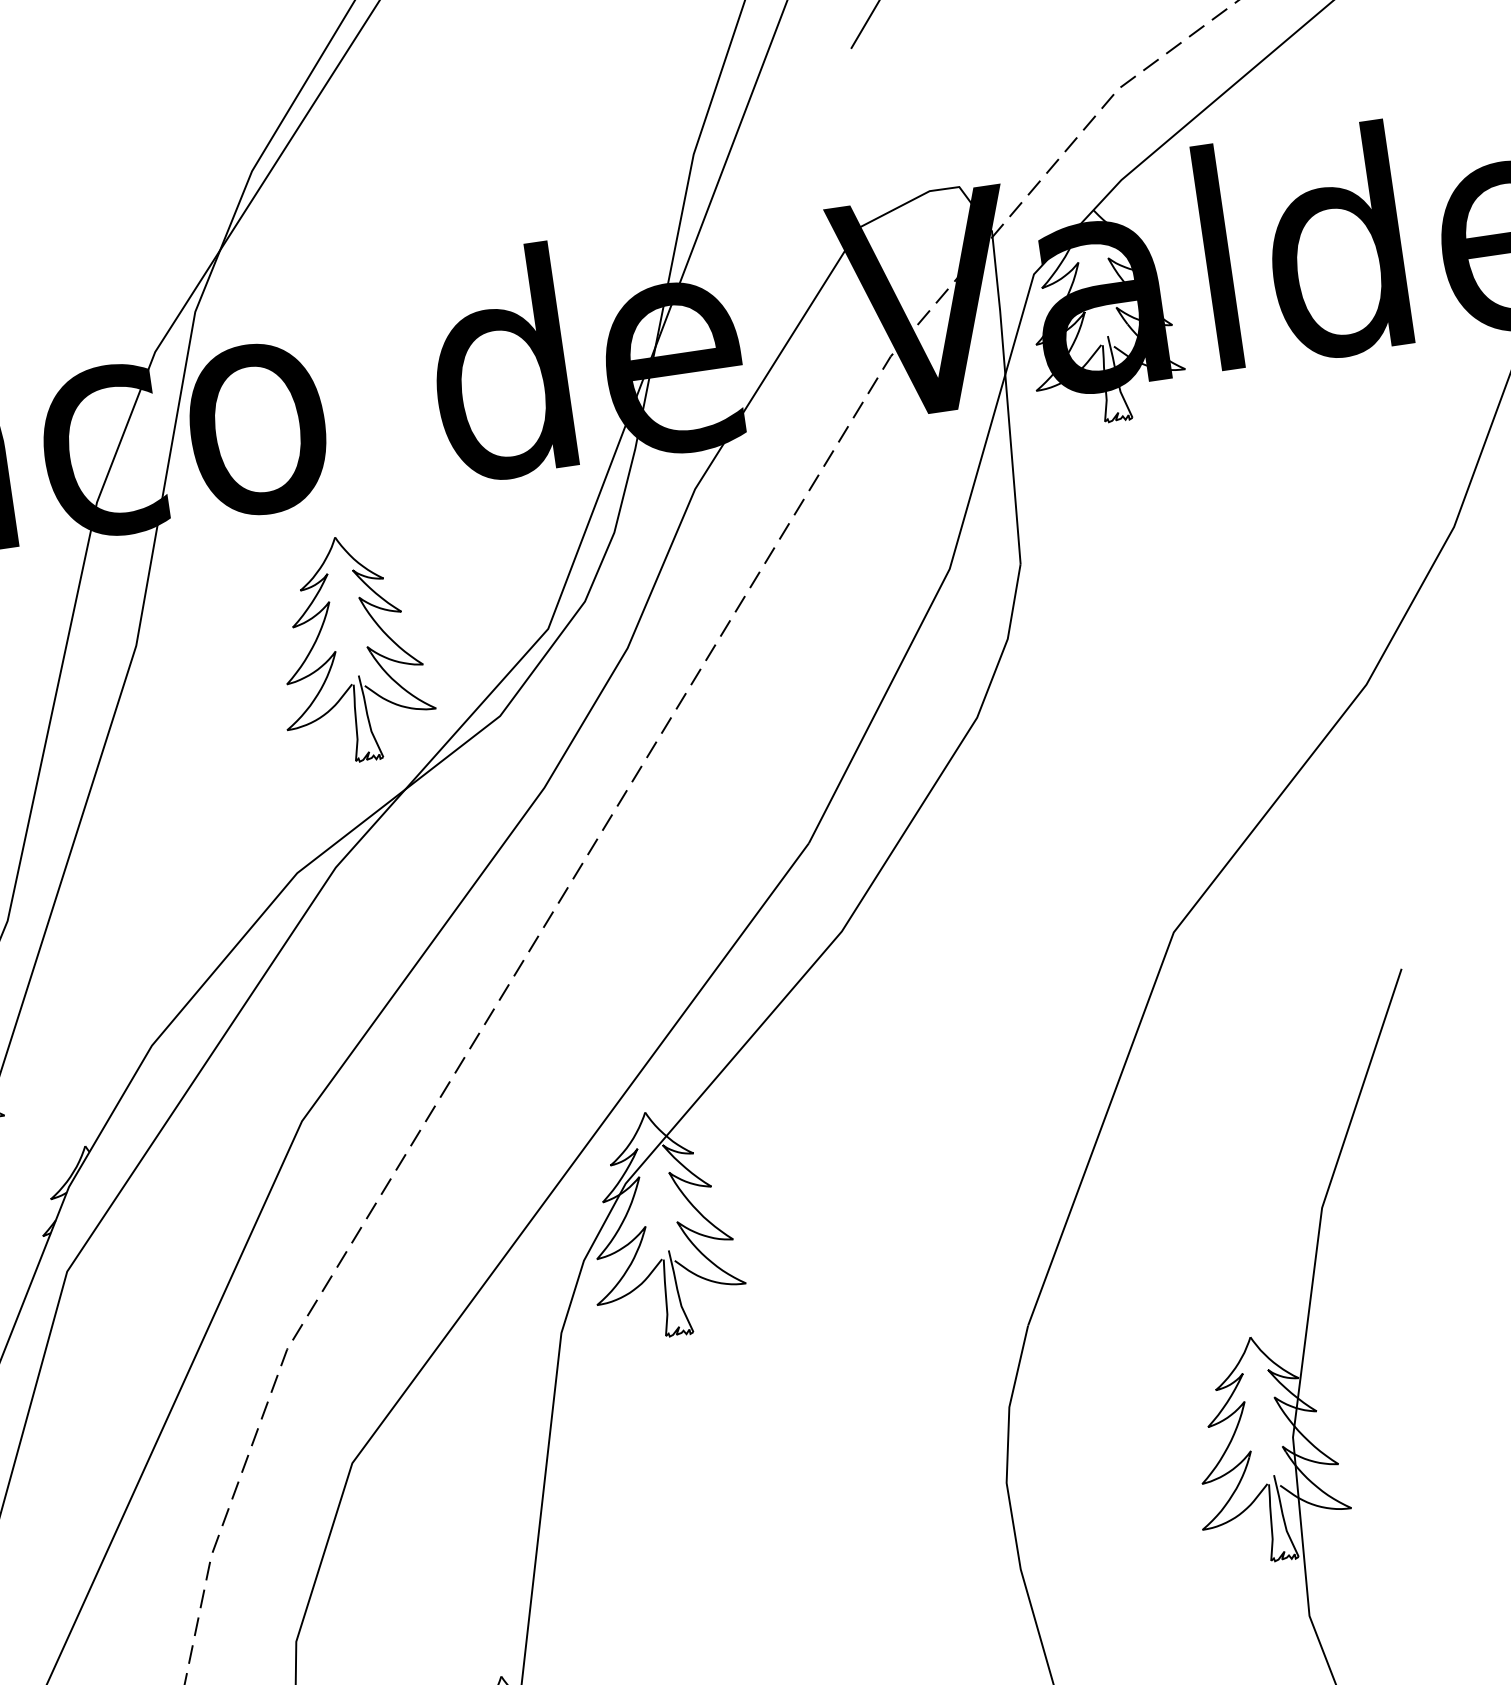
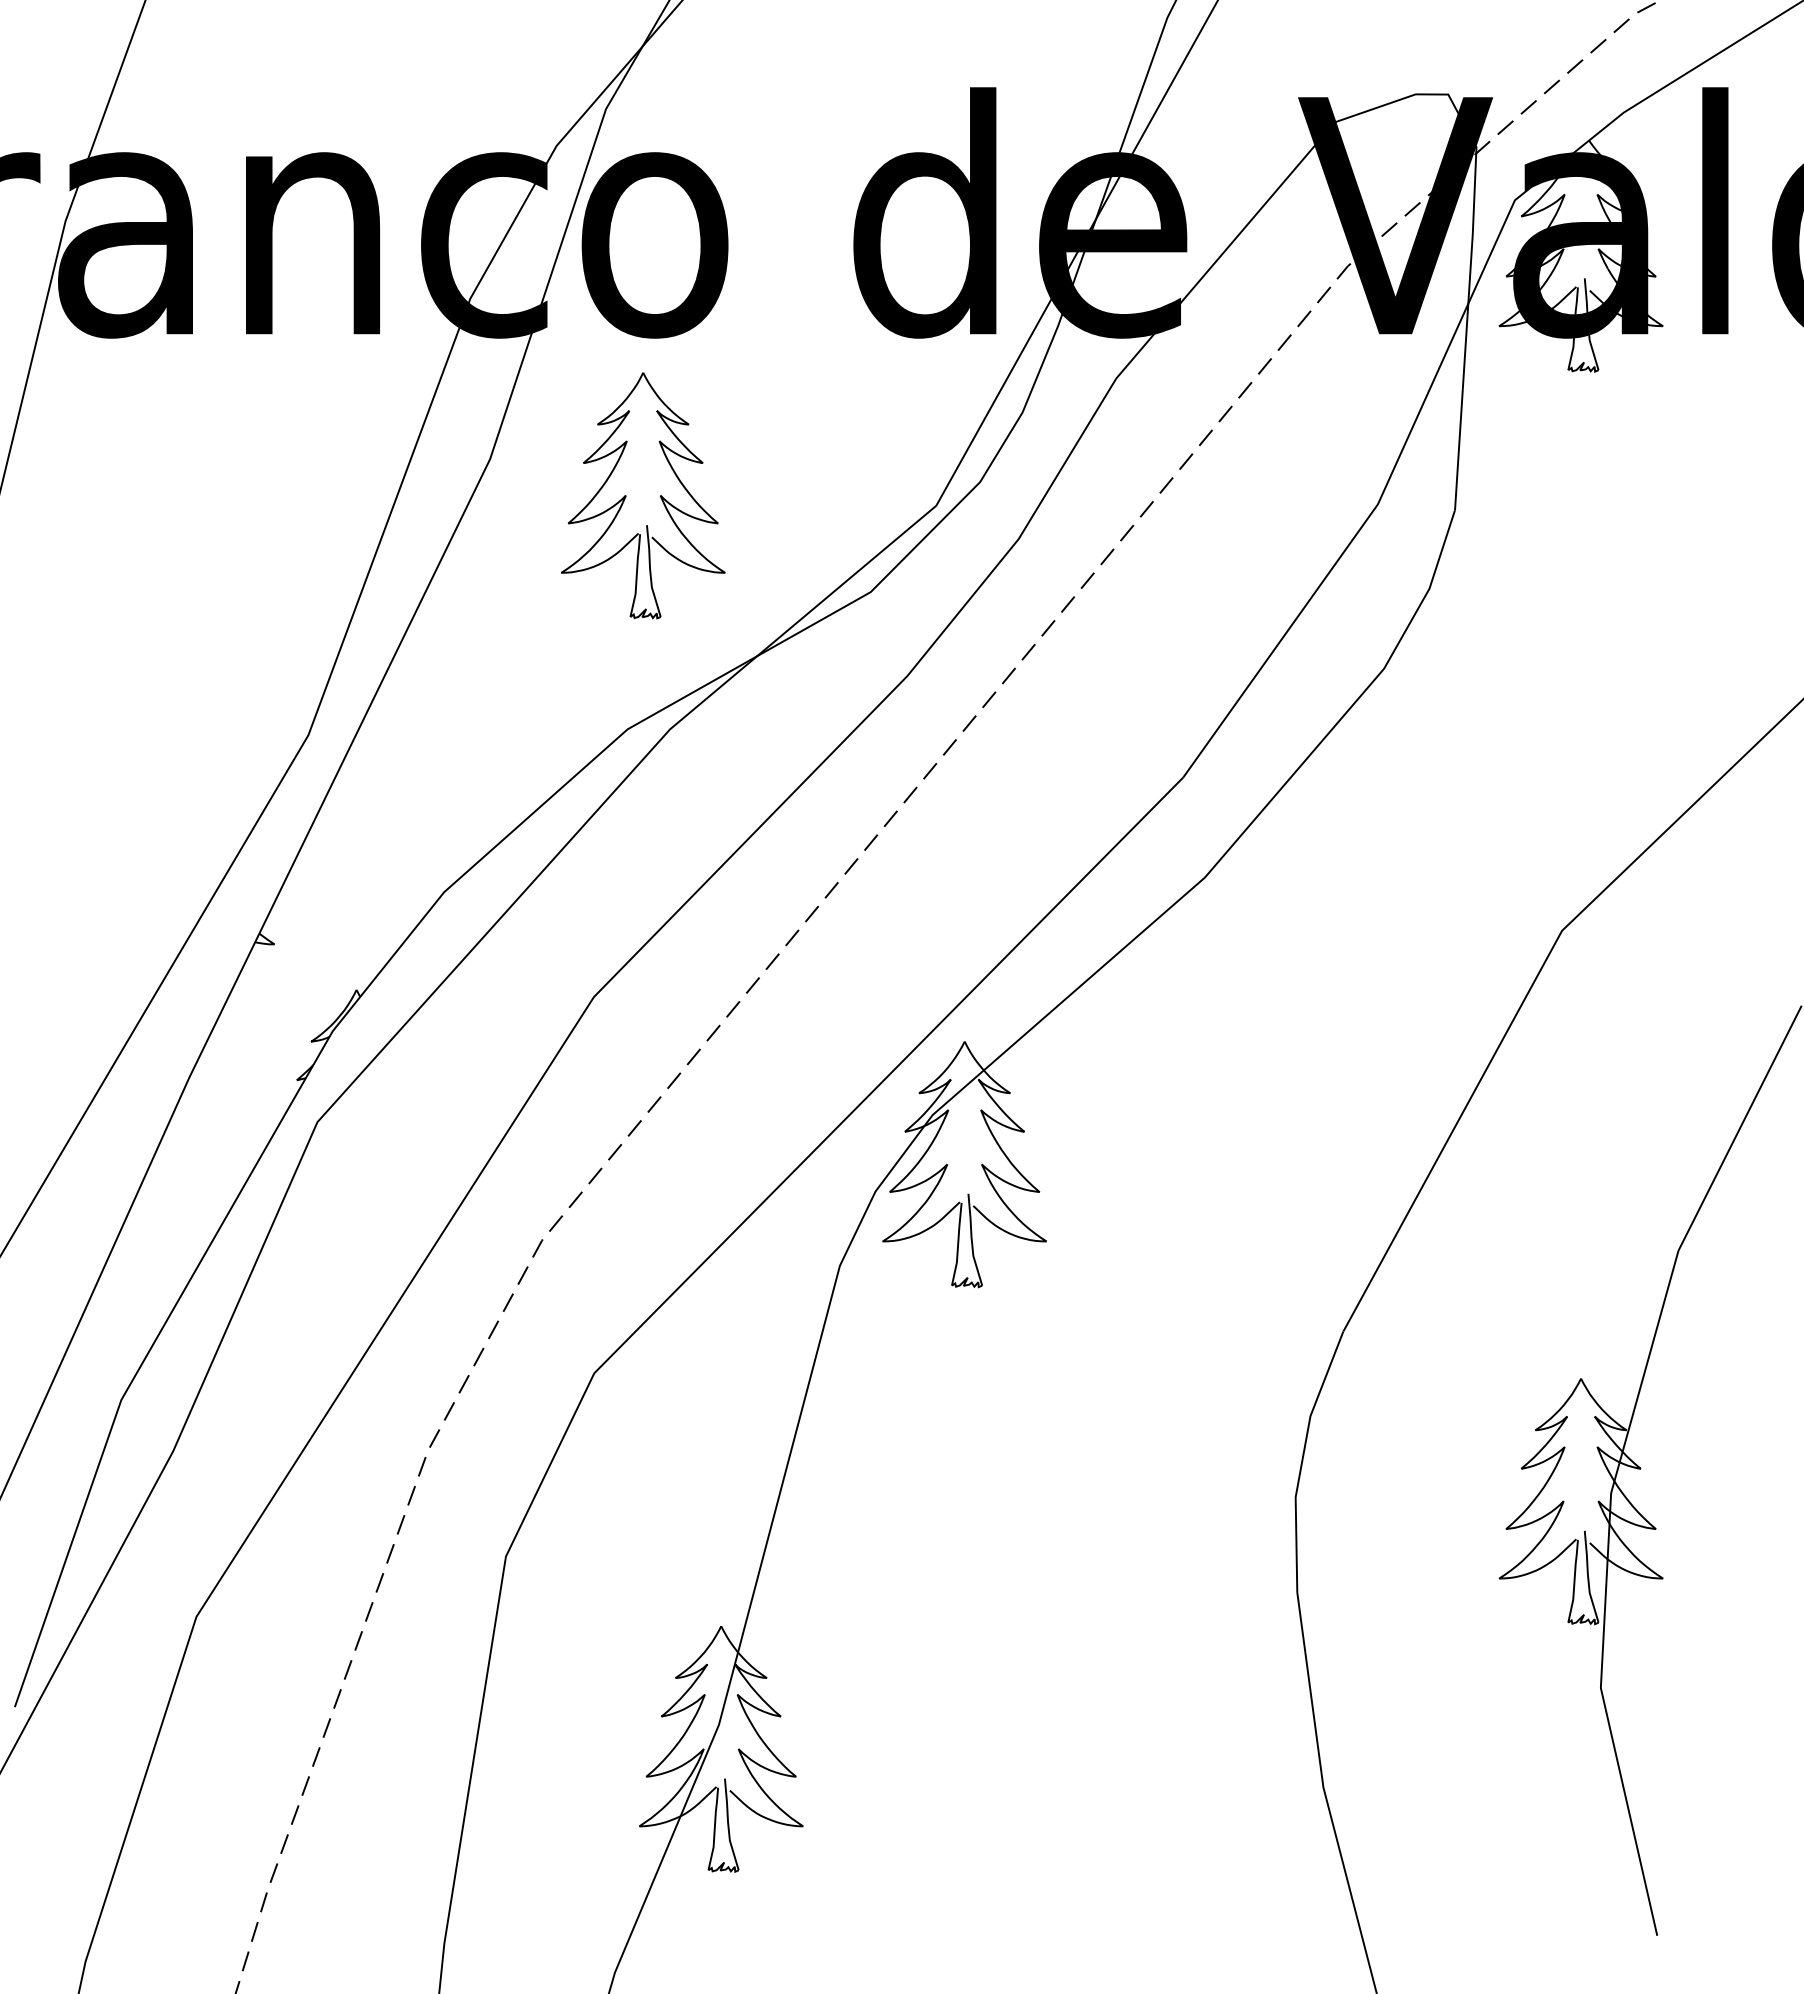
part: (336, 651) -> (626, 495), moved

